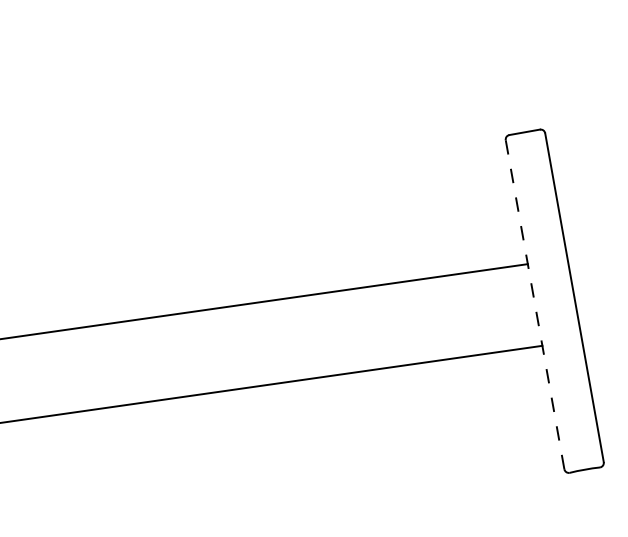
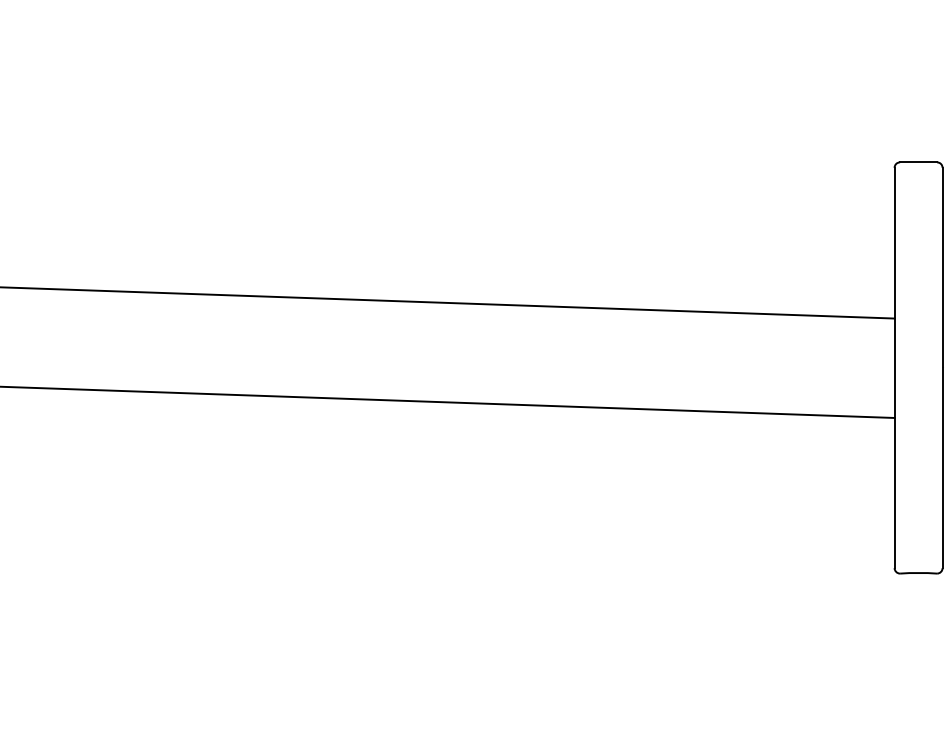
line: (534, 304) -> (894, 367), dashed -> solid

